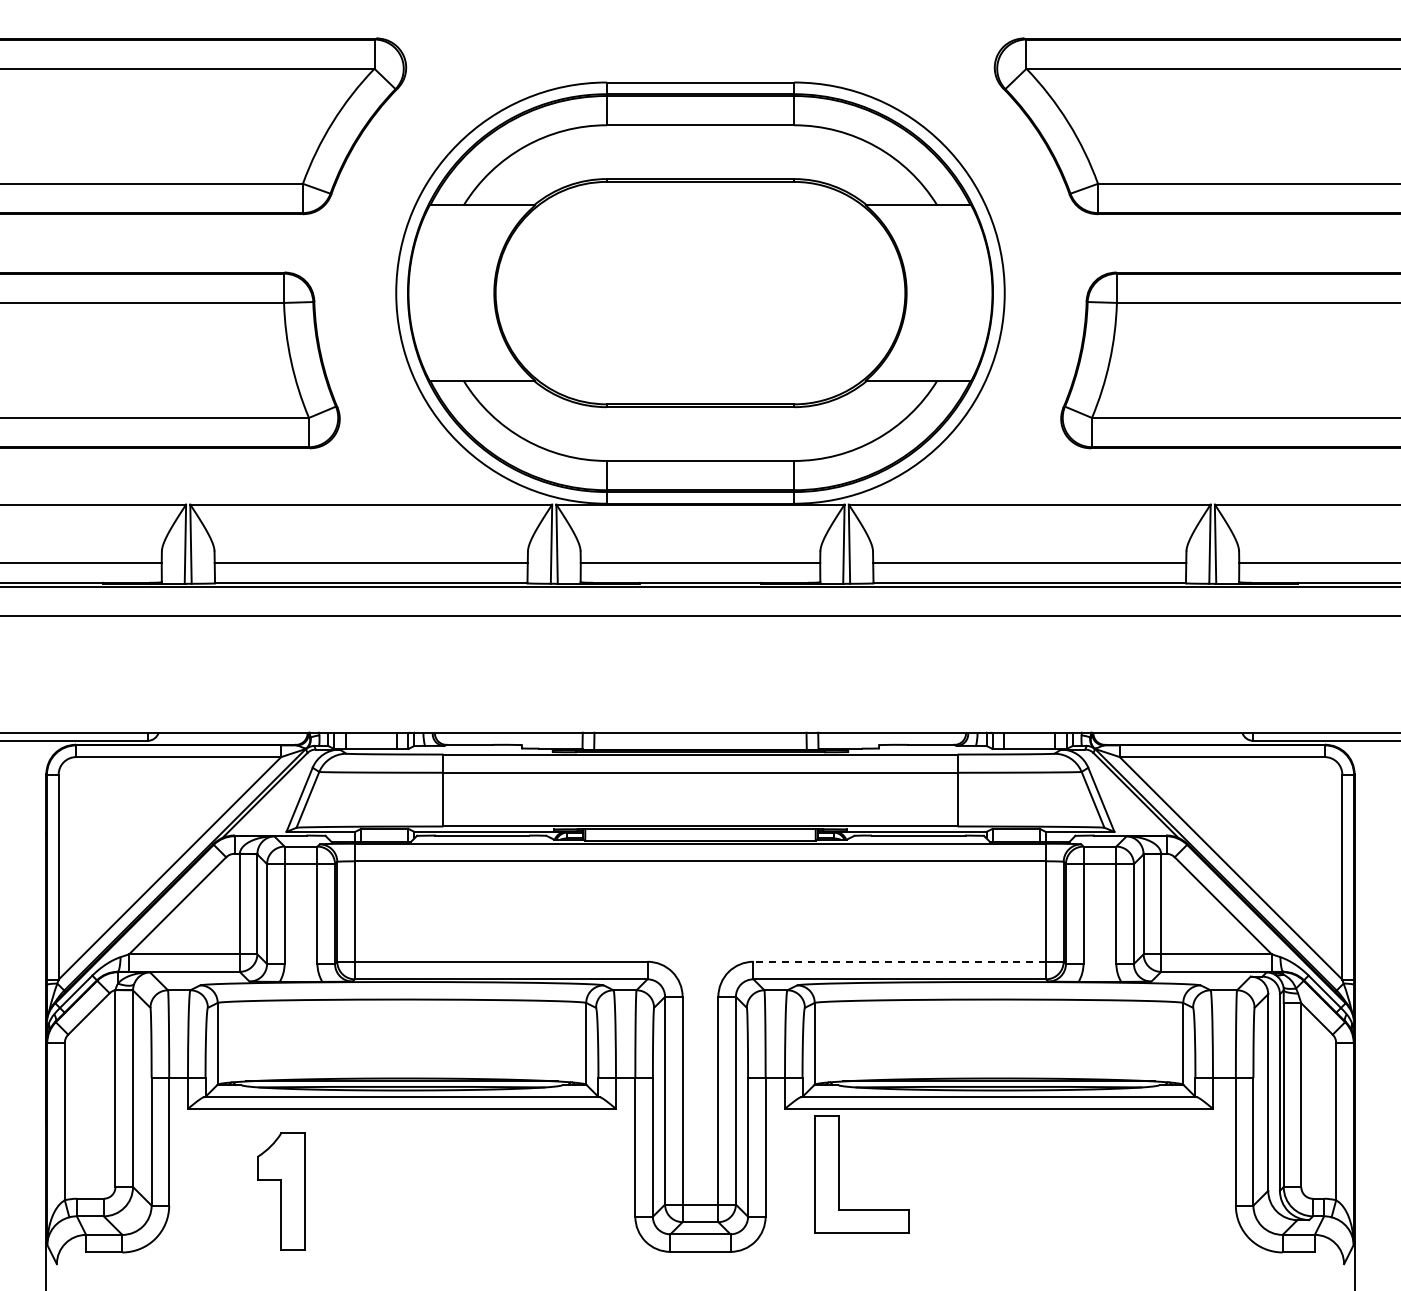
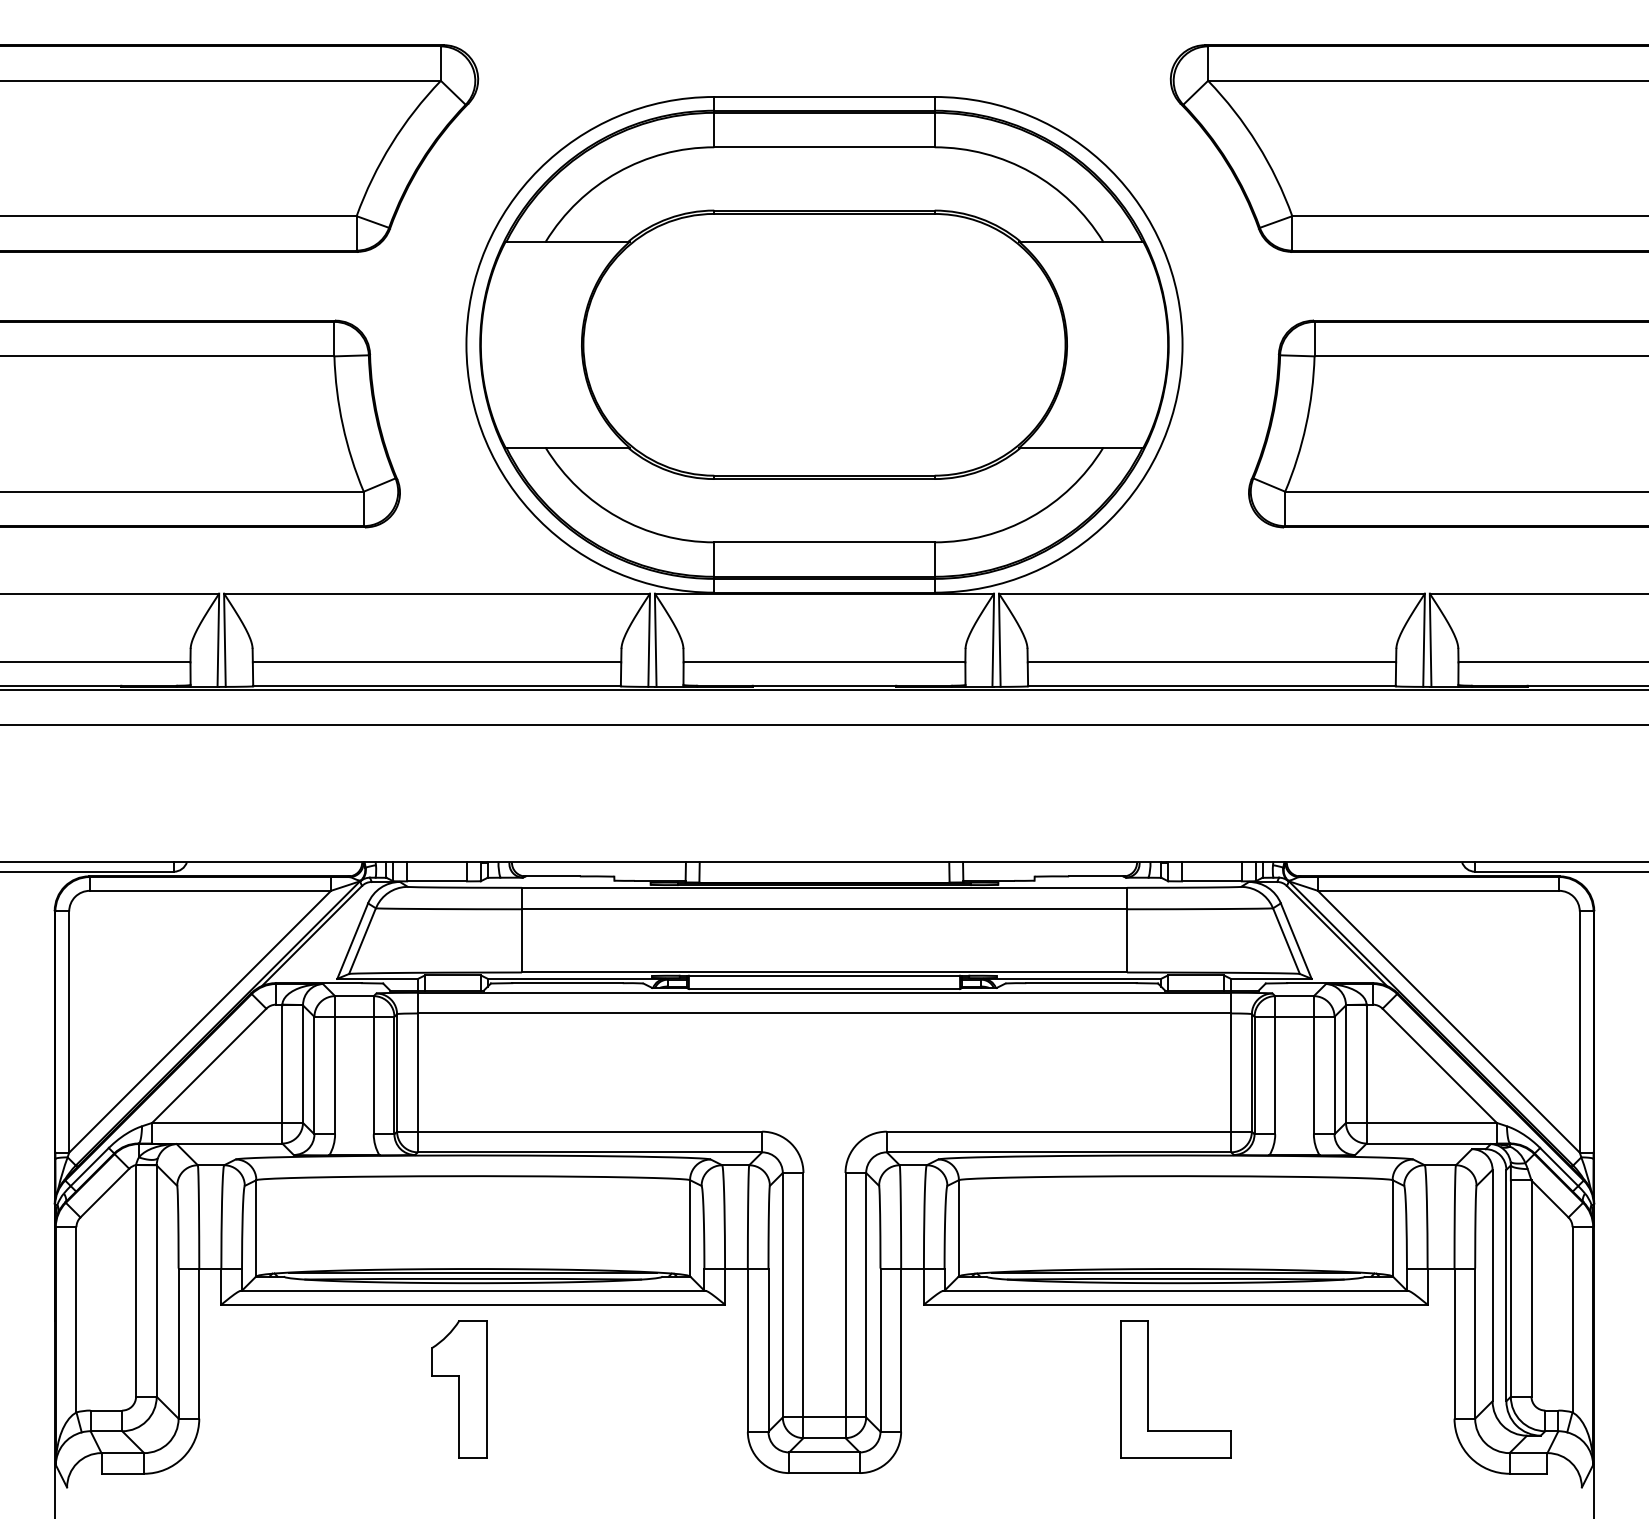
line: (899, 961) -> (1058, 1131), dashed -> solid
part: (839, 1174) -> (1149, 1389), moved
part: (281, 1191) -> (459, 1389), moved

